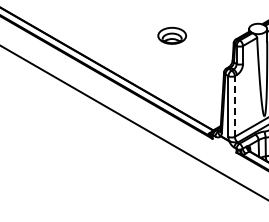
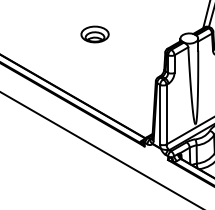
part: (172, 35) -> (95, 34), moved
line: (234, 105) -> (166, 113), dashed -> solid

